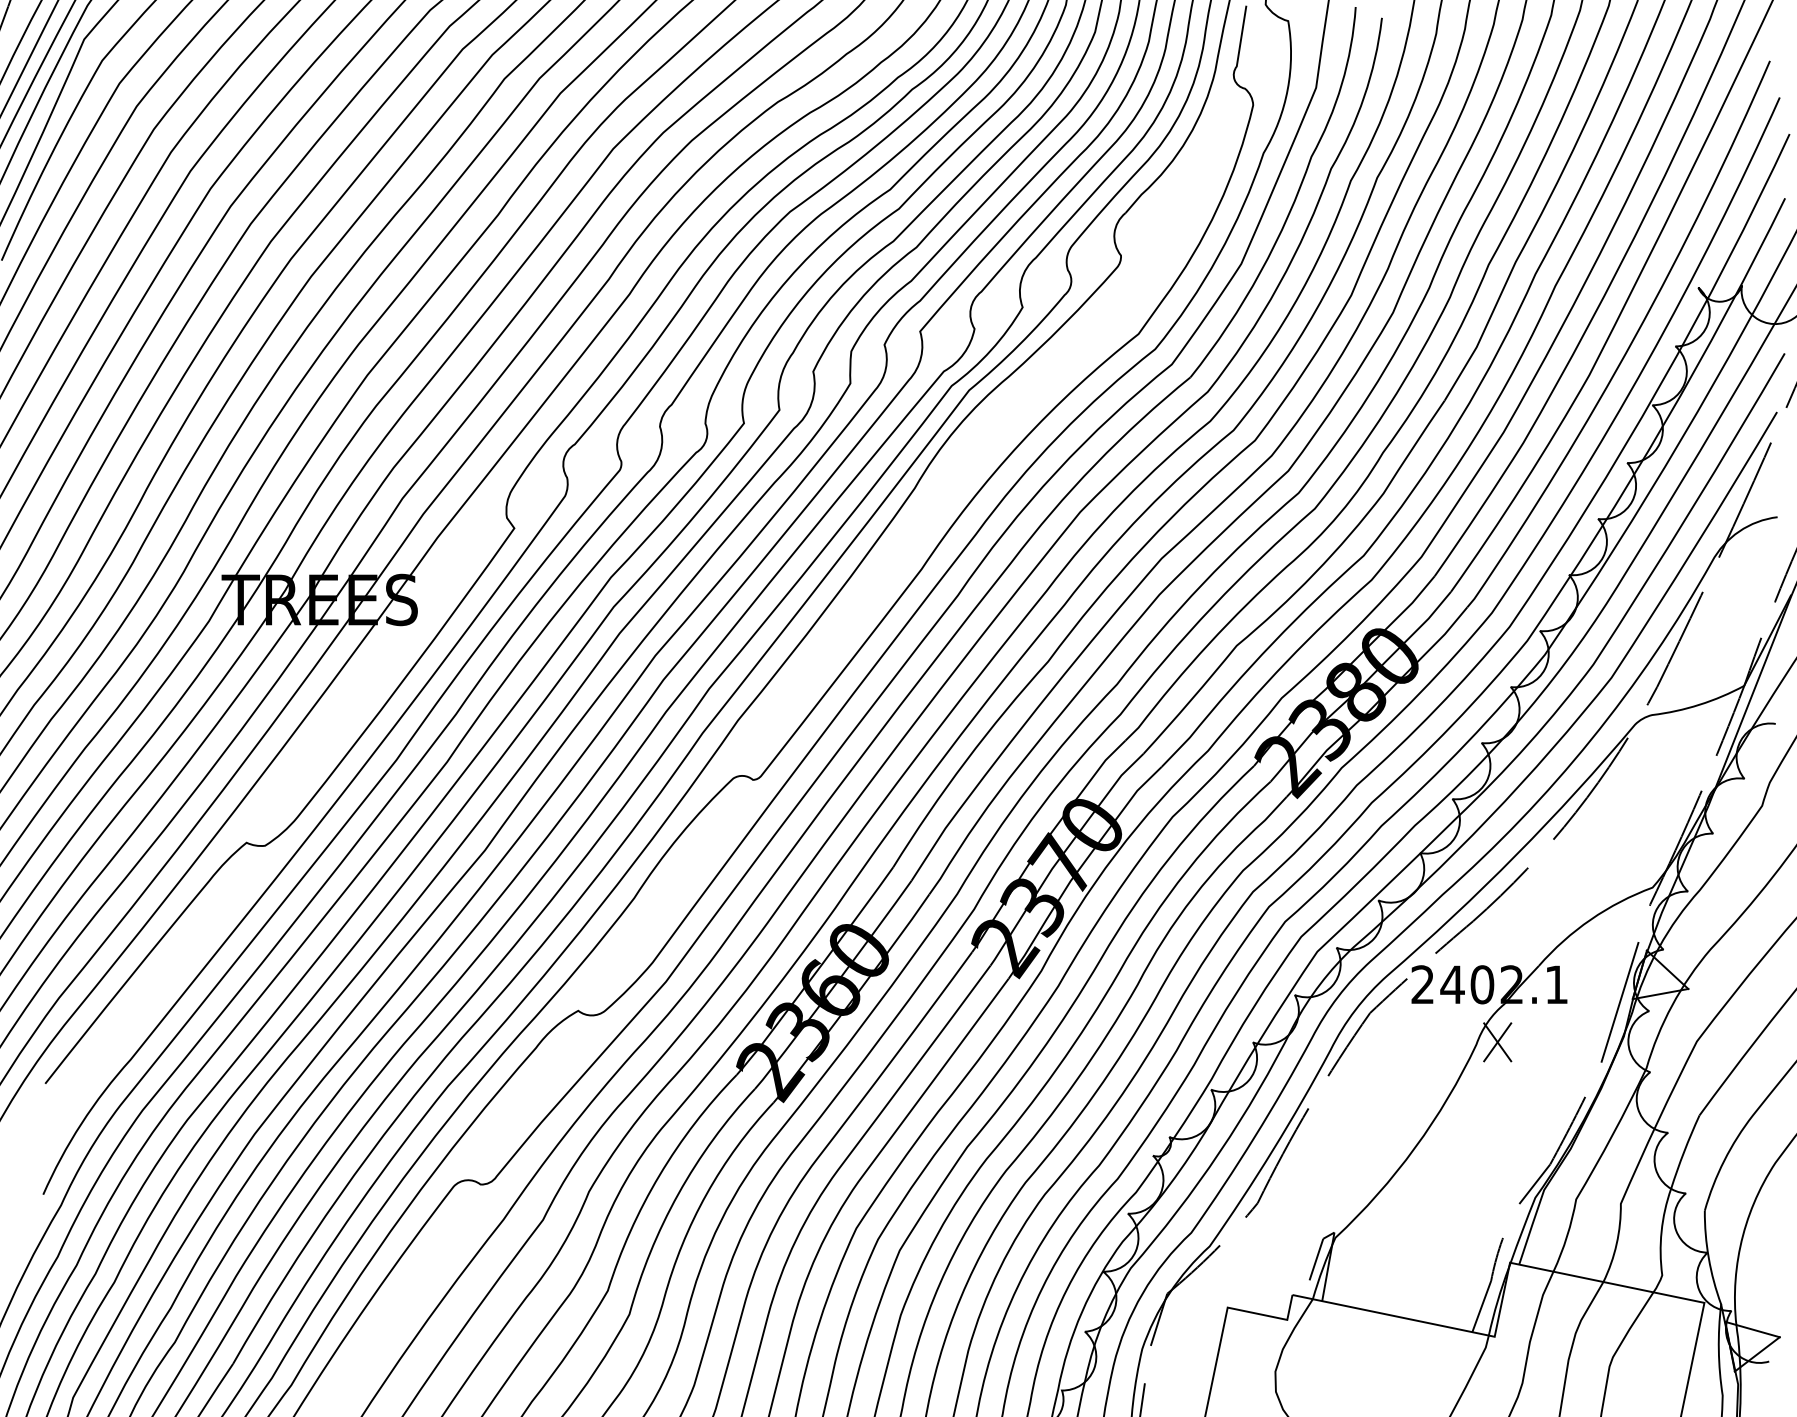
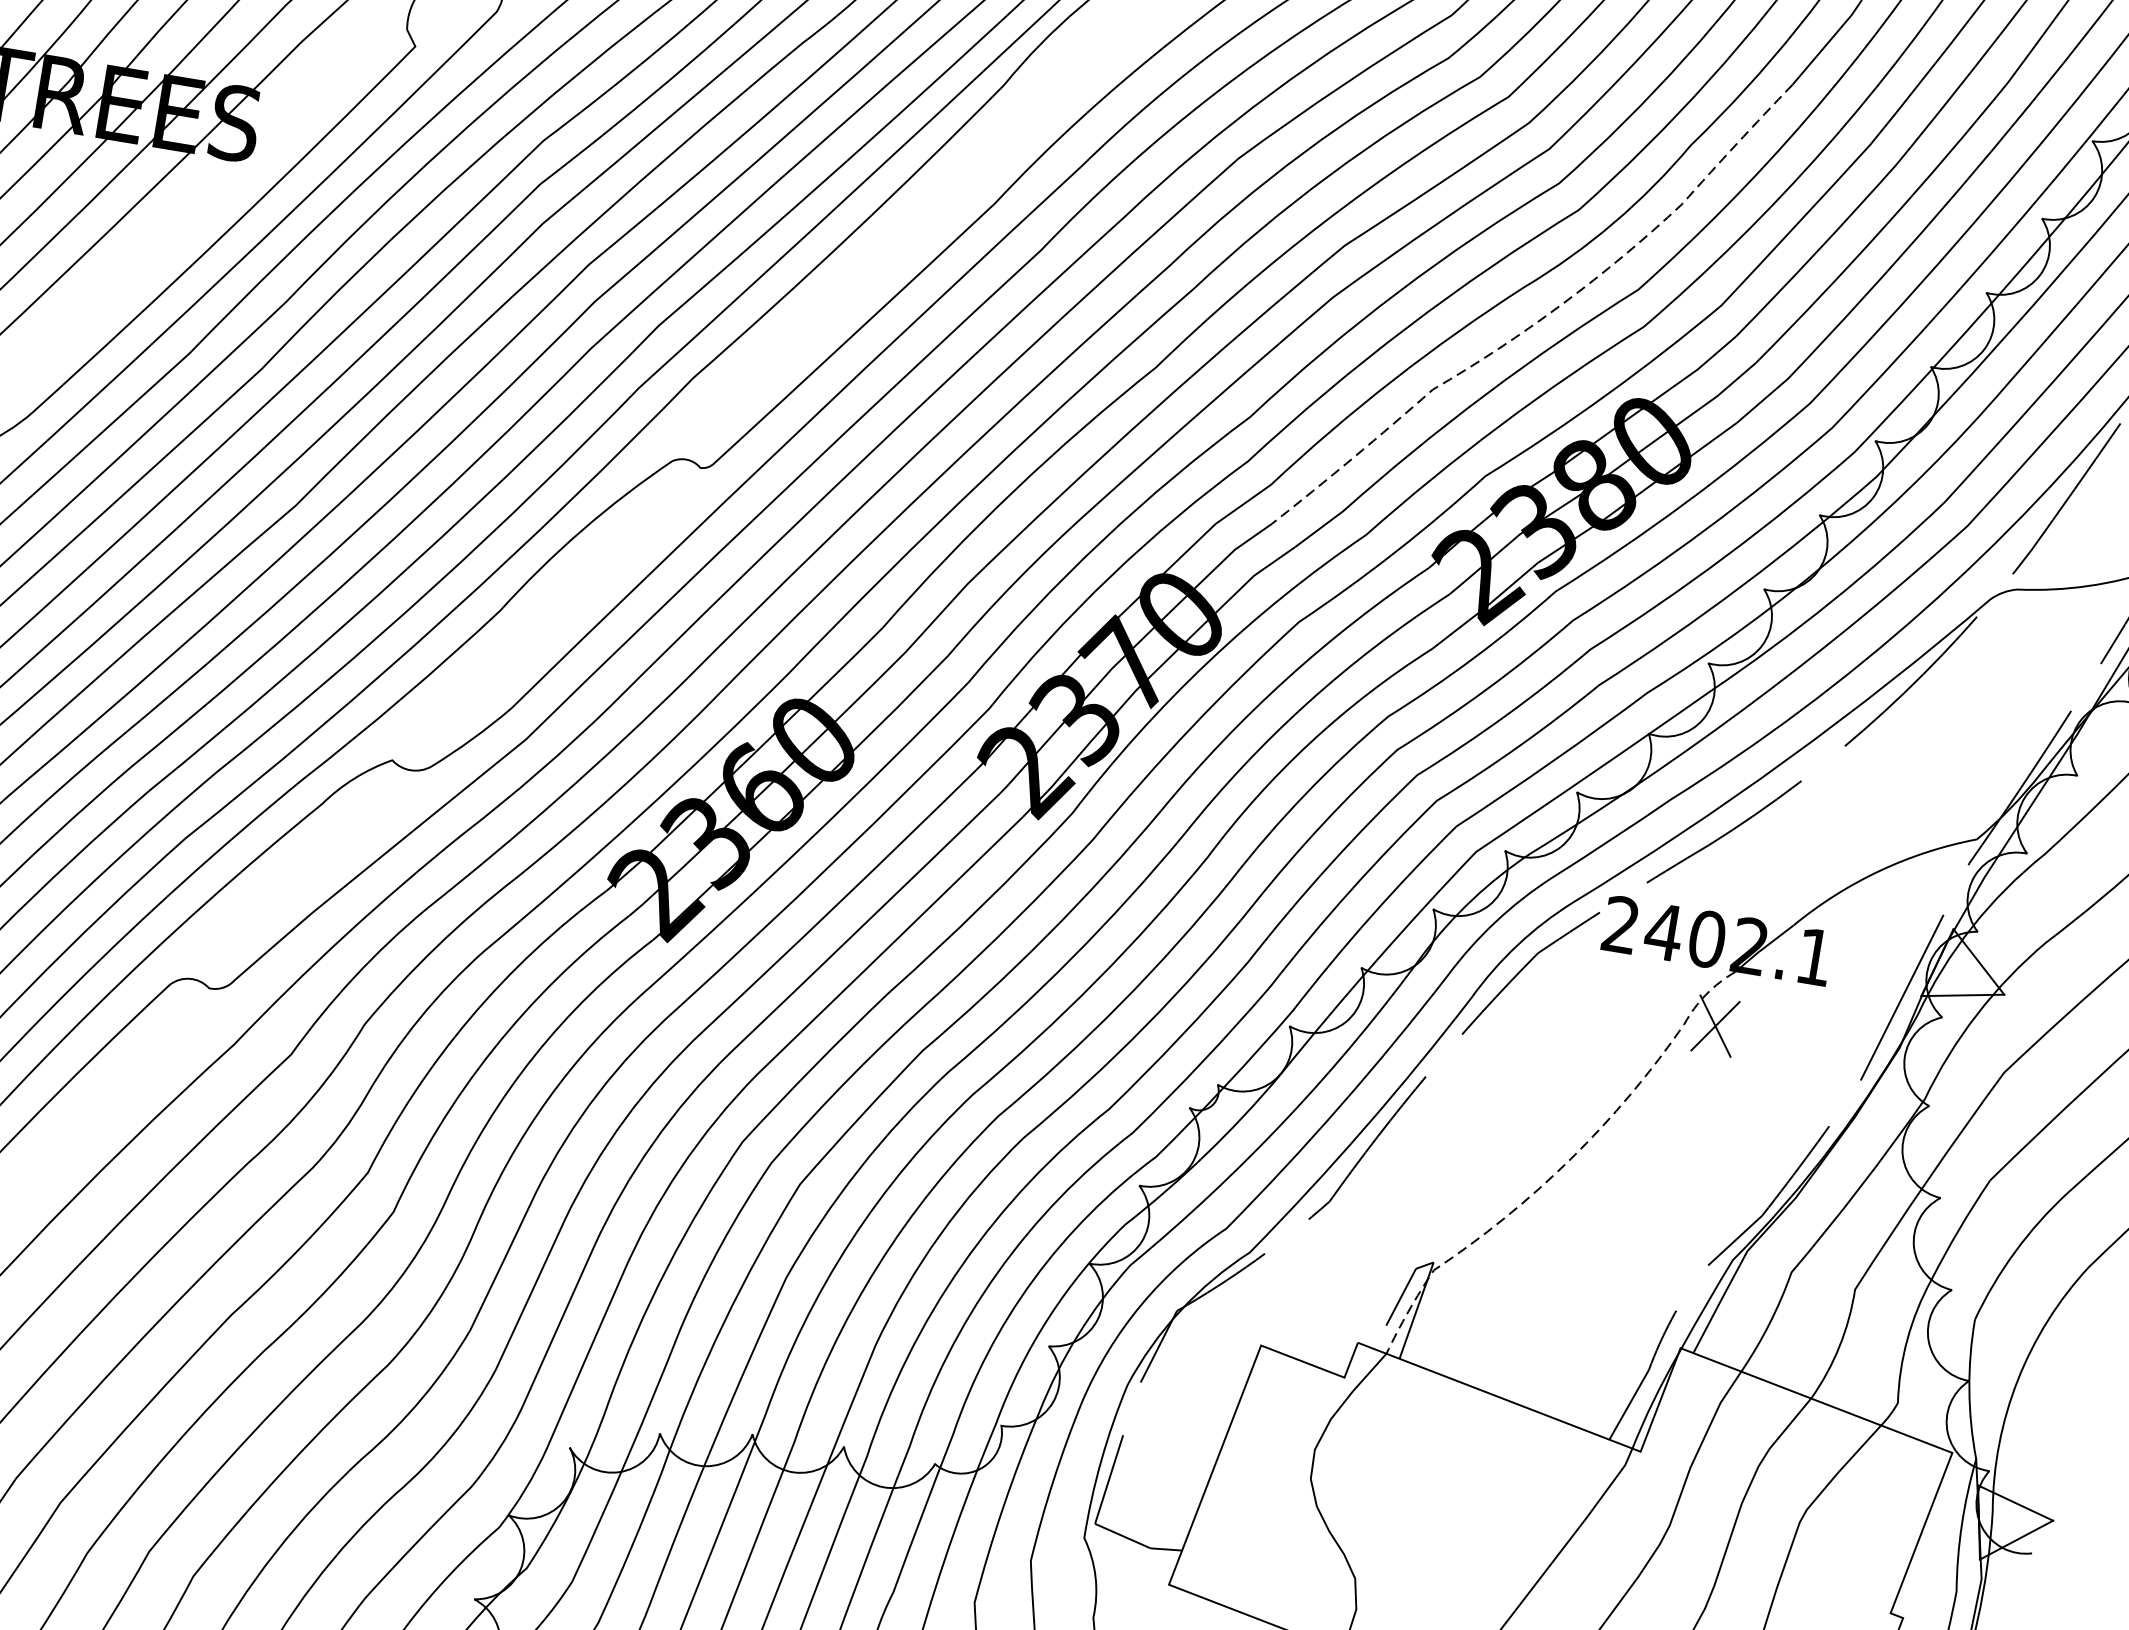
line: (1303, 584) -> (1544, 316), solid -> dashed
line: (1412, 1150) -> (1566, 1162), solid -> dashed

